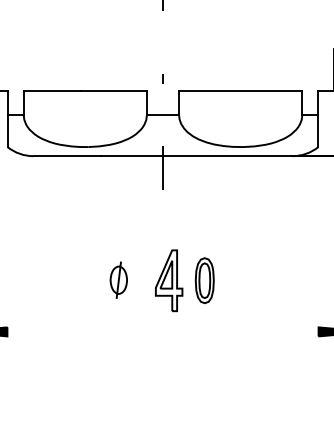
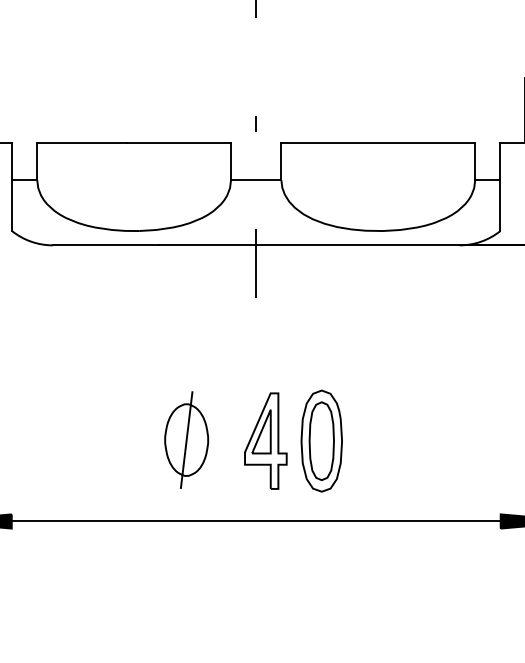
part: (118, 280) -> (186, 440), size x1.67
part: (204, 280) -> (321, 440), size x1.43
line: (162, 331) -> (255, 520), added

